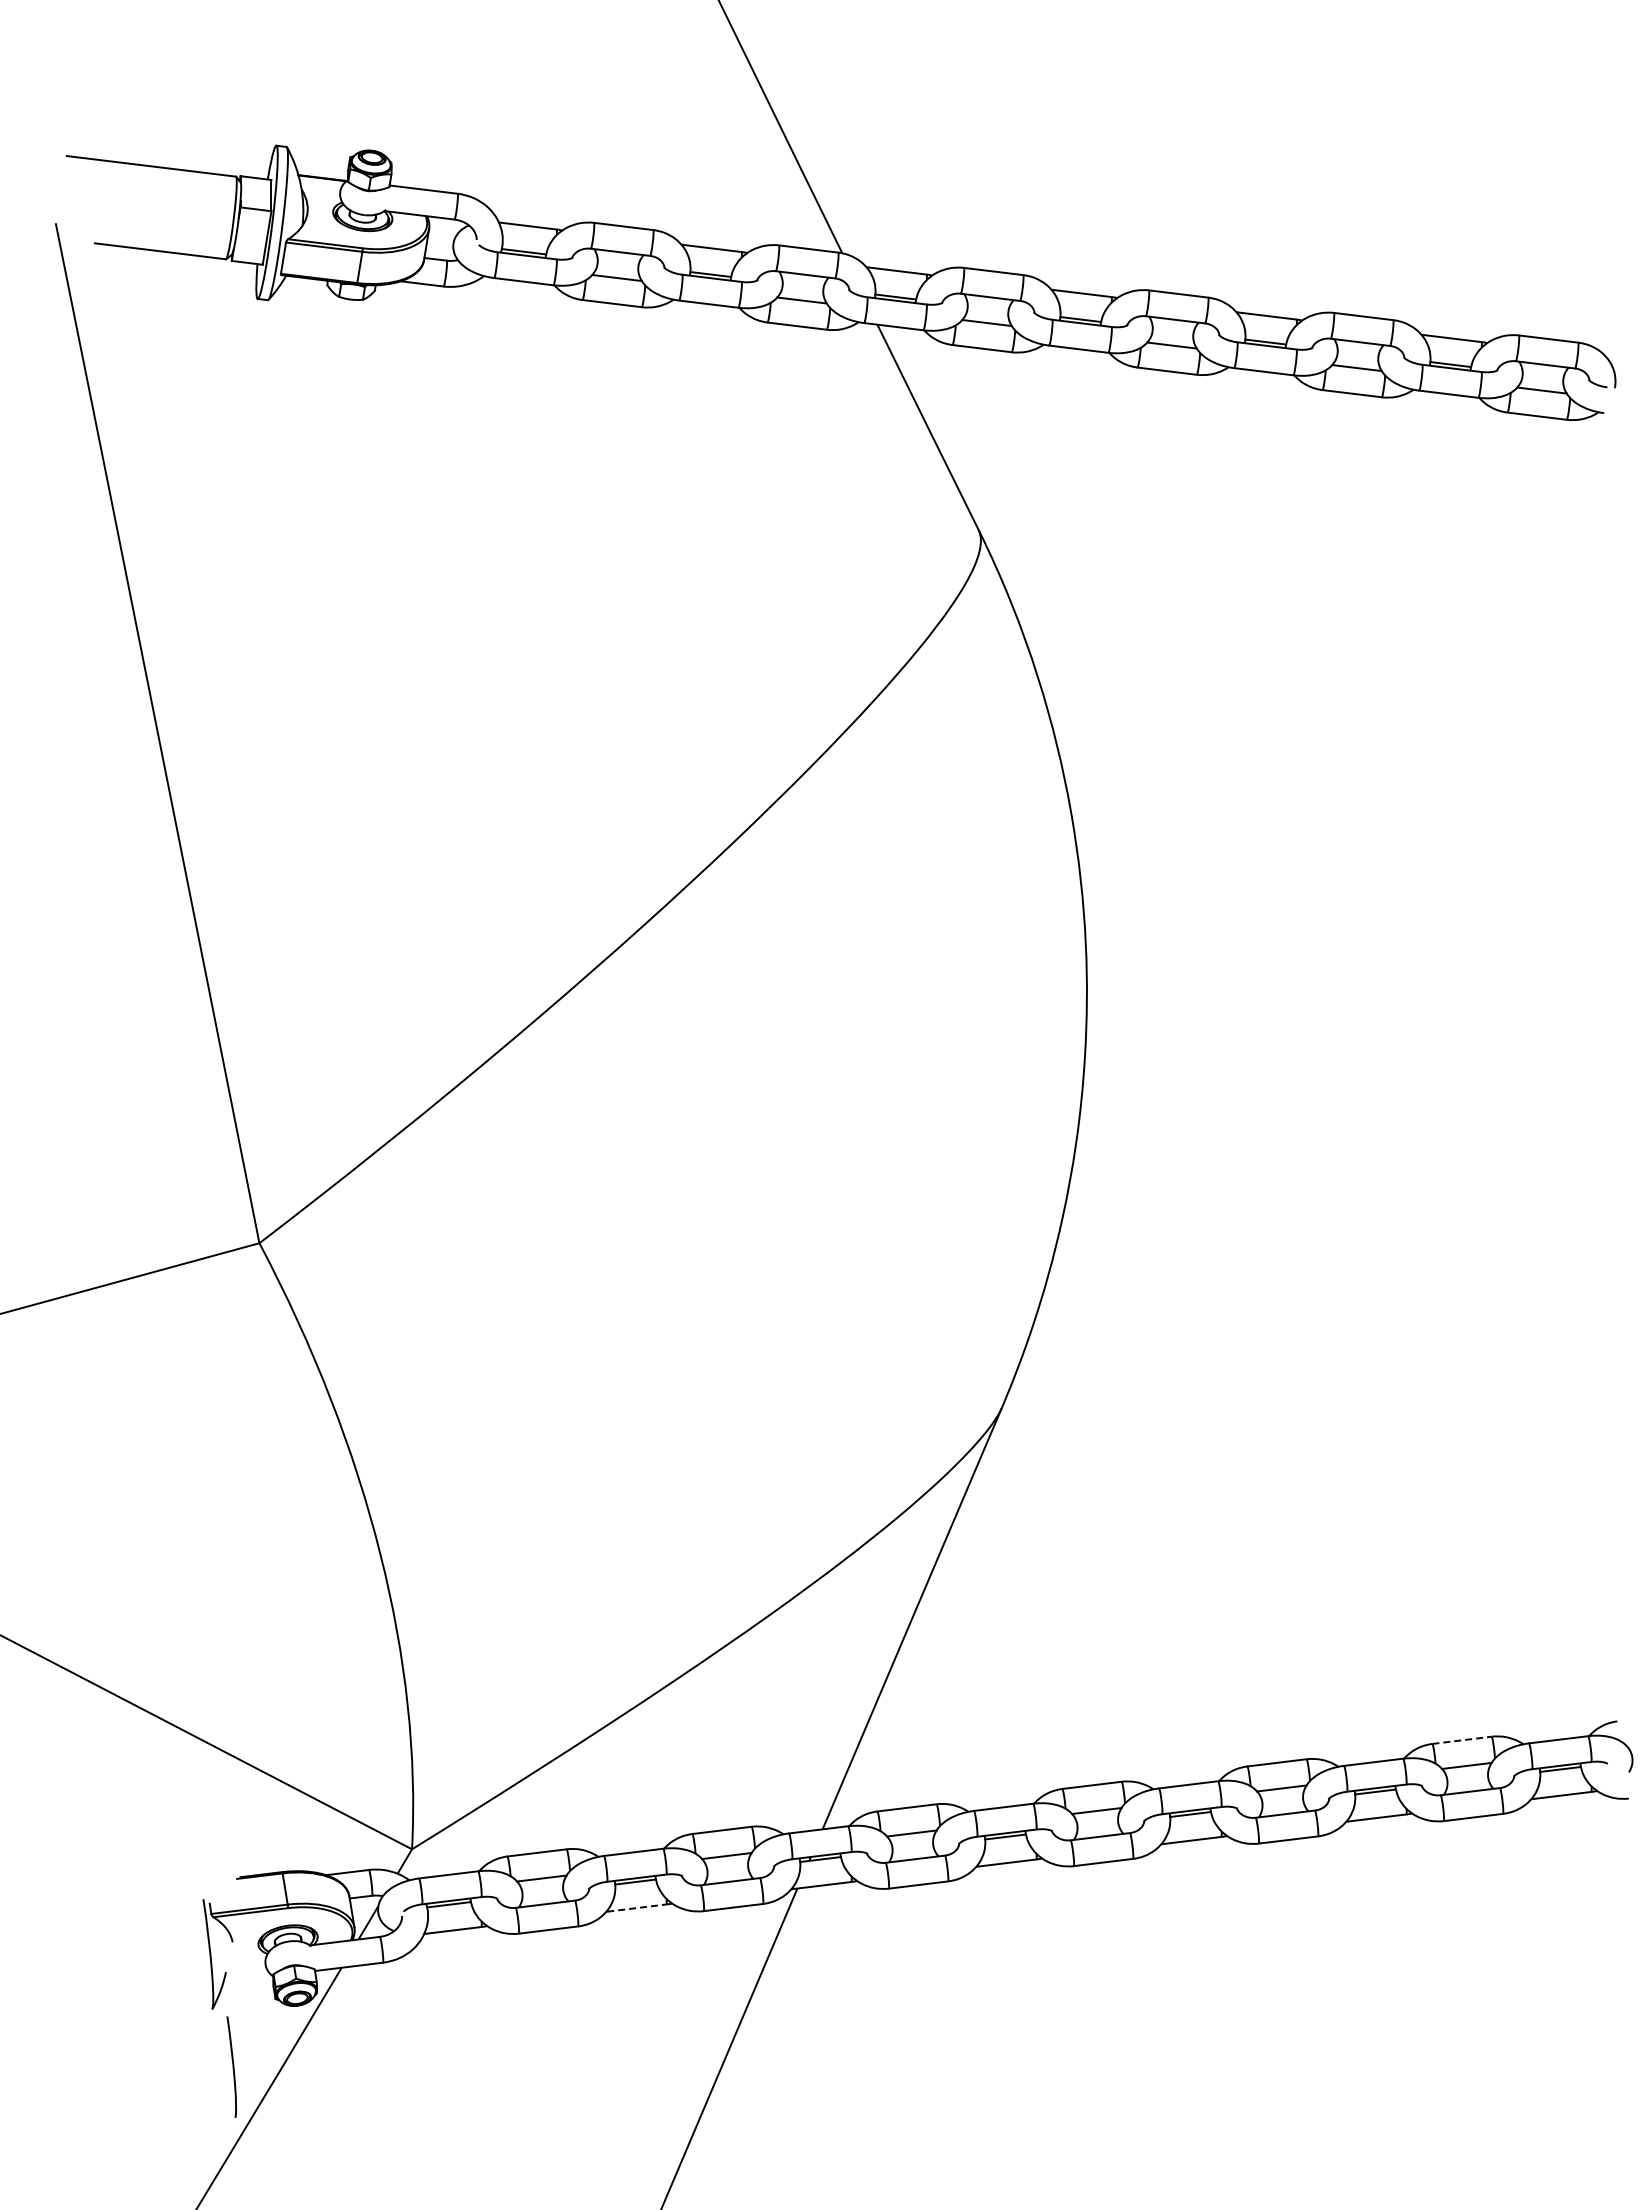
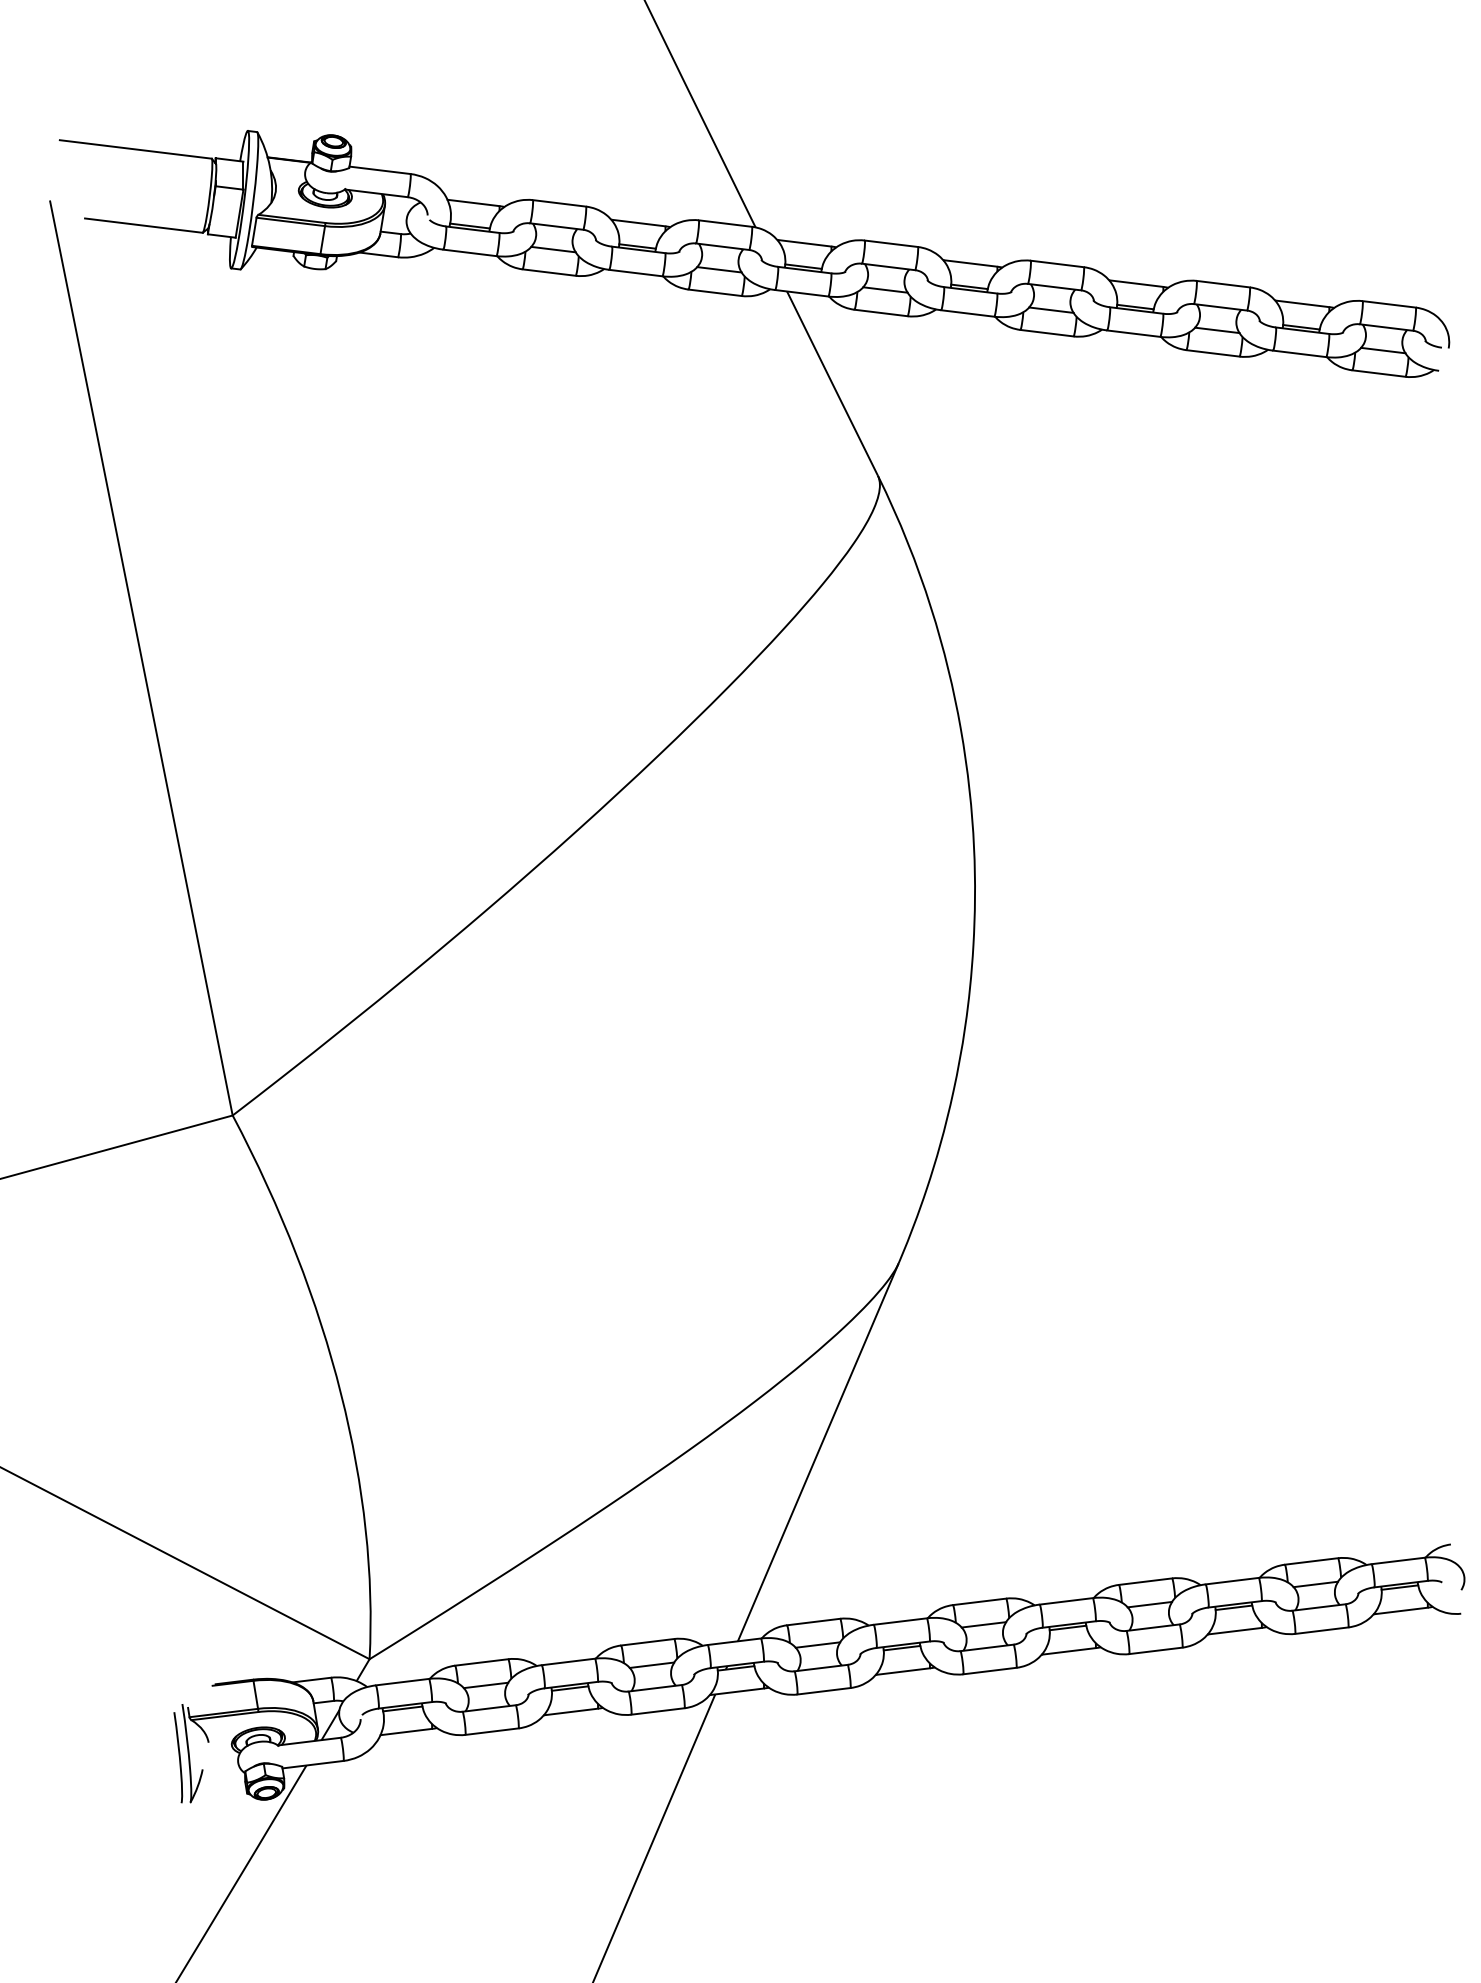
line: (1462, 1740) -> (1311, 1561), dashed -> solid
line: (636, 1908) -> (570, 1712), dashed -> solid
curve: (232, 2066) -> (178, 1757), moved

